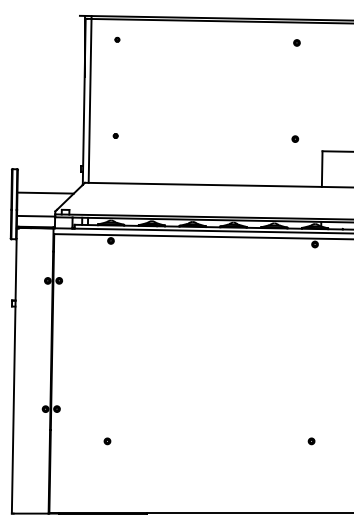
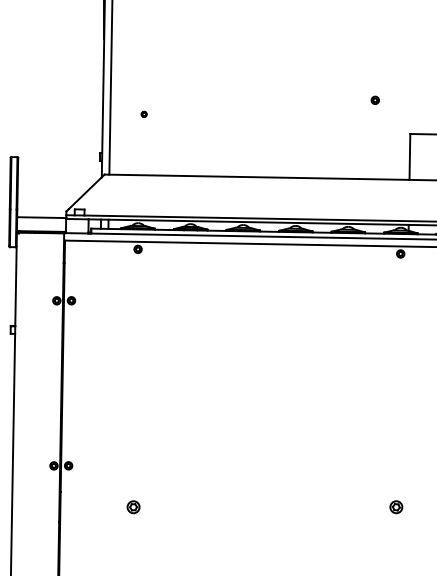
part: (295, 138) -> (375, 99), moved
line: (45, 192) -> (53, 187), removed
part: (107, 441) -> (133, 507), size x1.6
part: (311, 441) -> (396, 507), size x1.6

